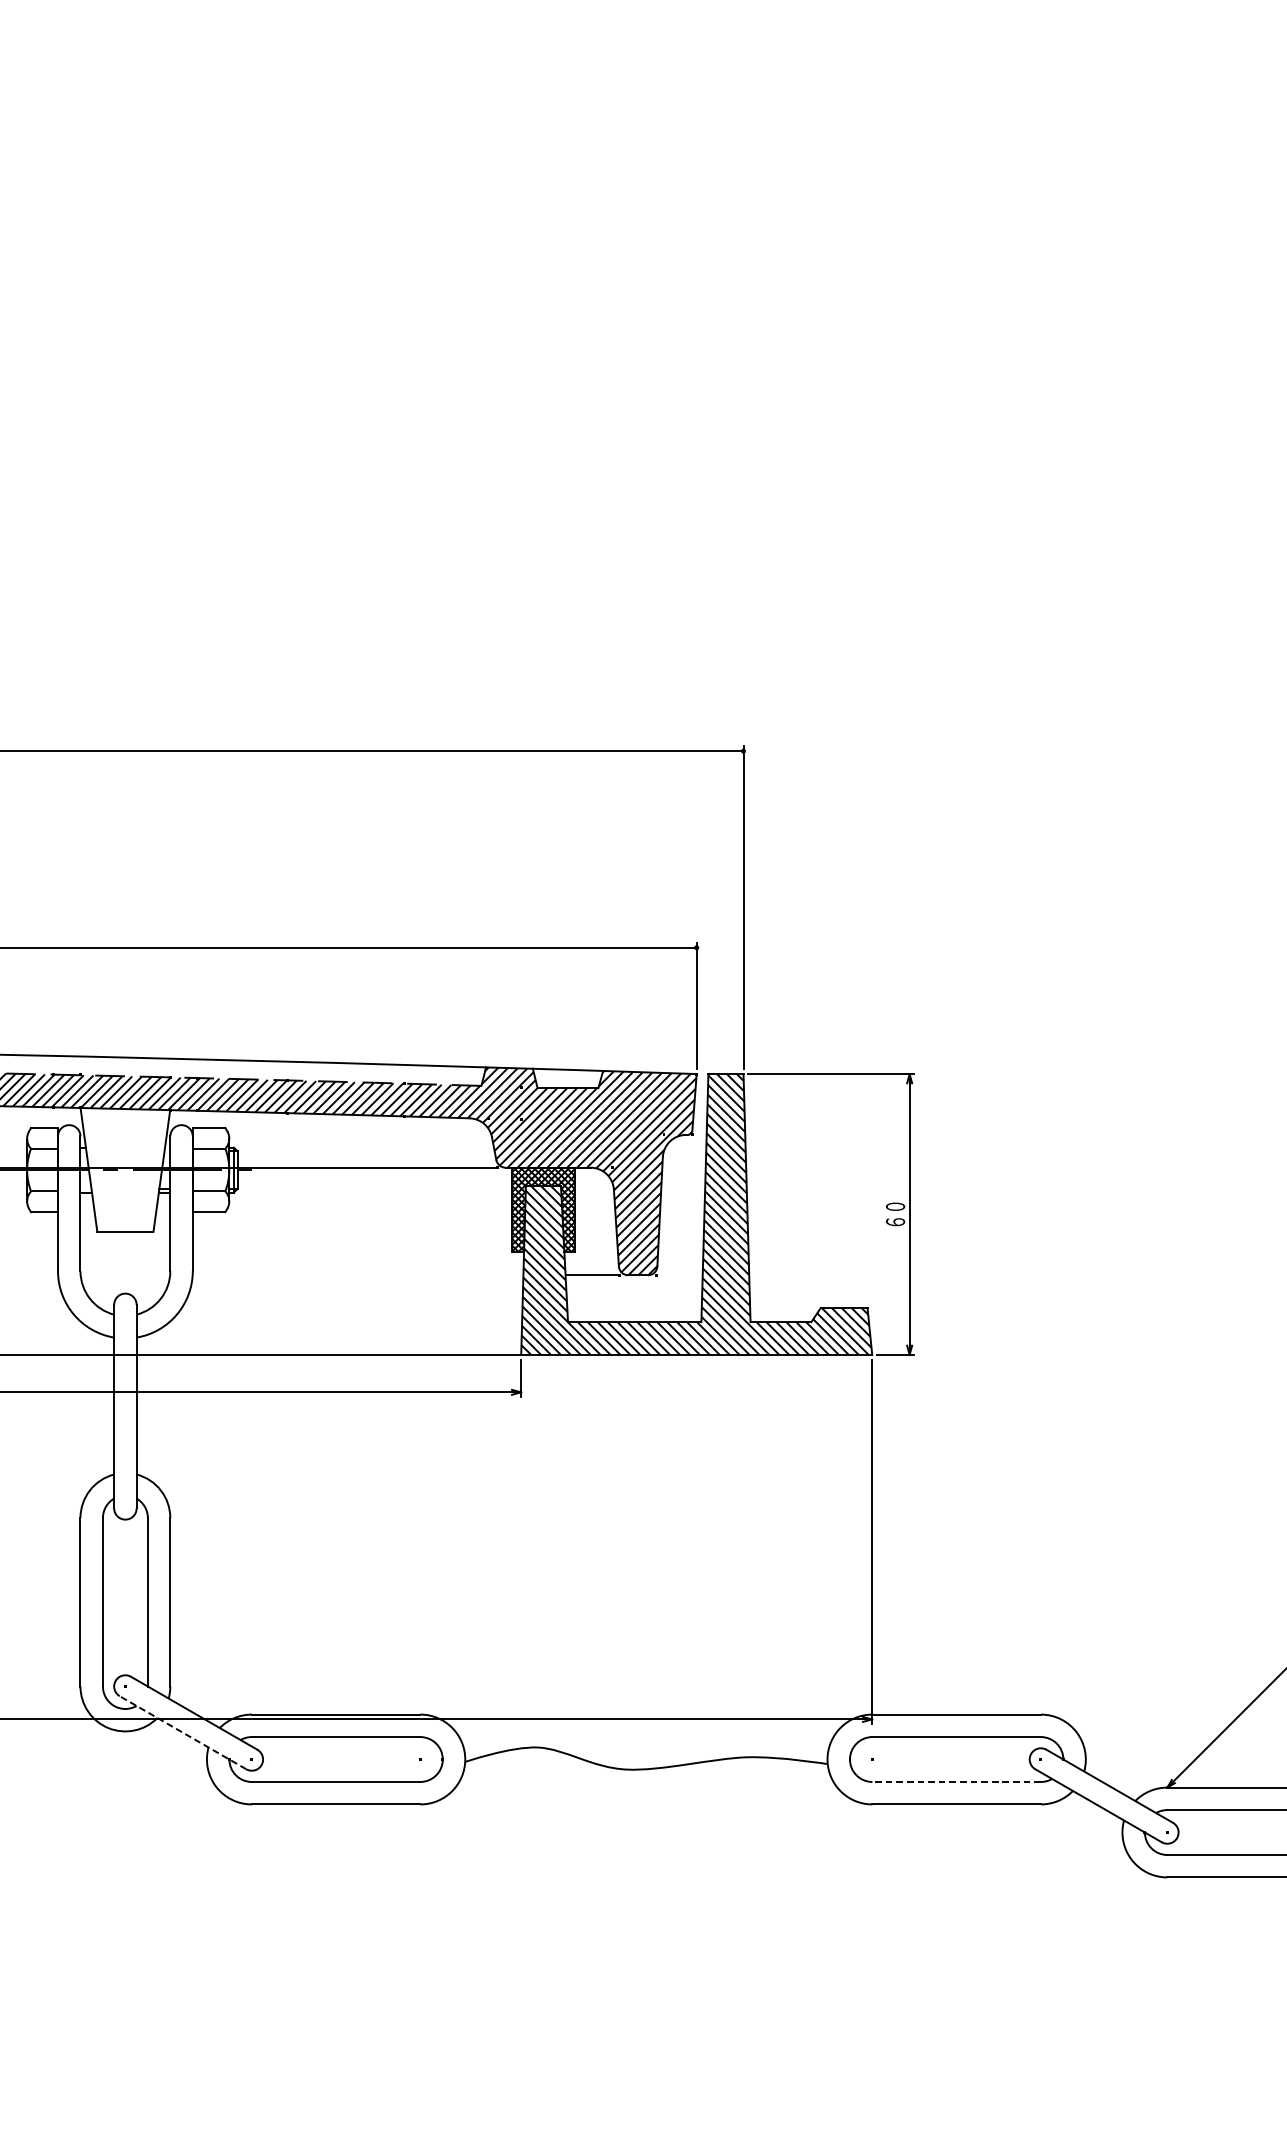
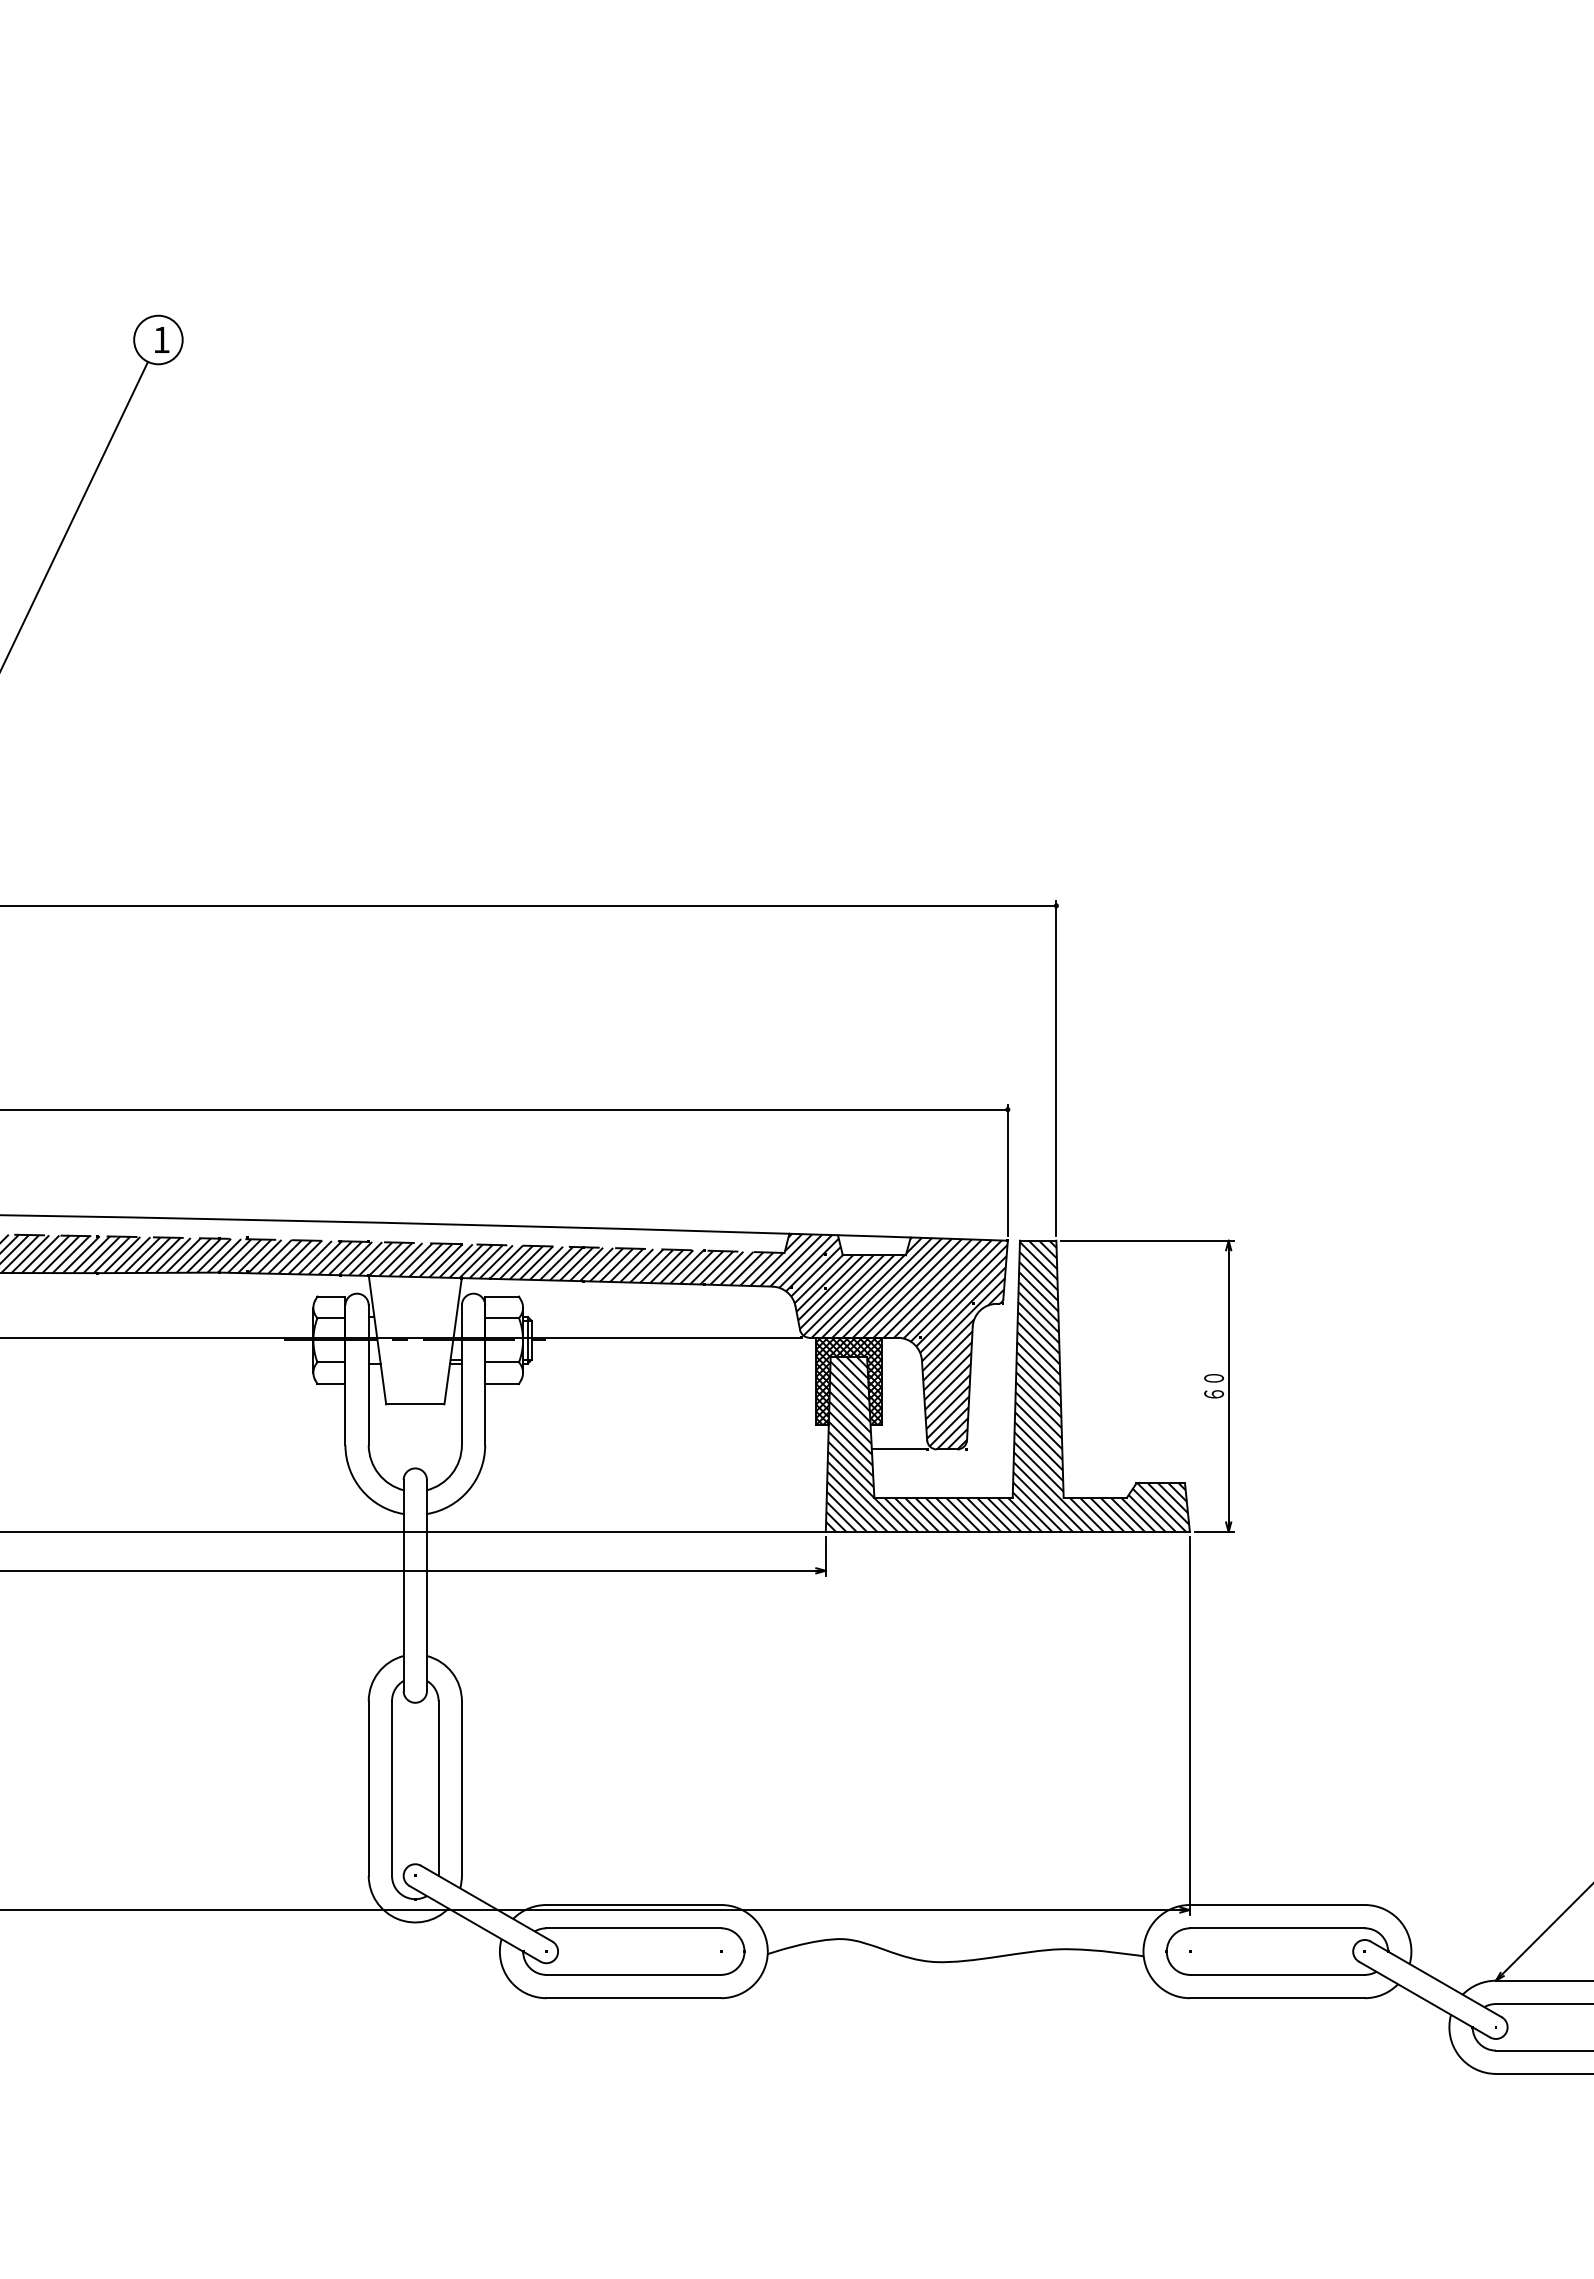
line: (183, 1732) -> (475, 1923), dashed -> solid
line: (955, 1781) -> (1276, 1974), dashed -> solid

